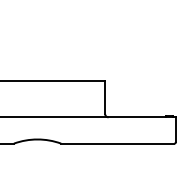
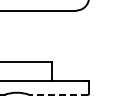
line: (117, 142) -> (58, 94), solid -> dashed

